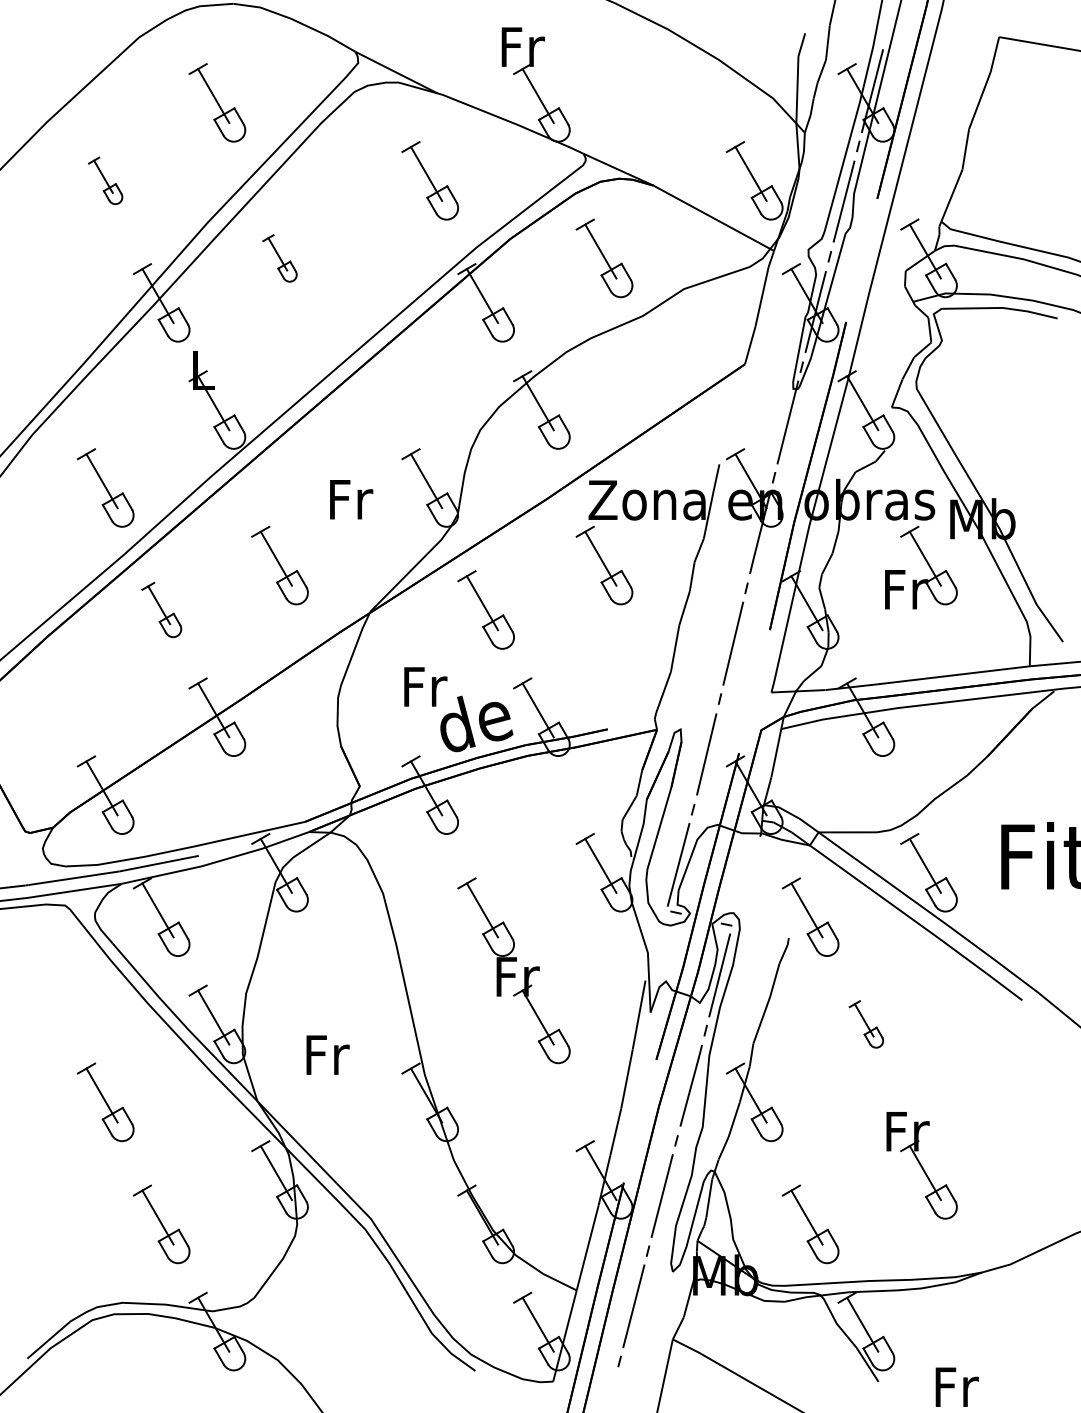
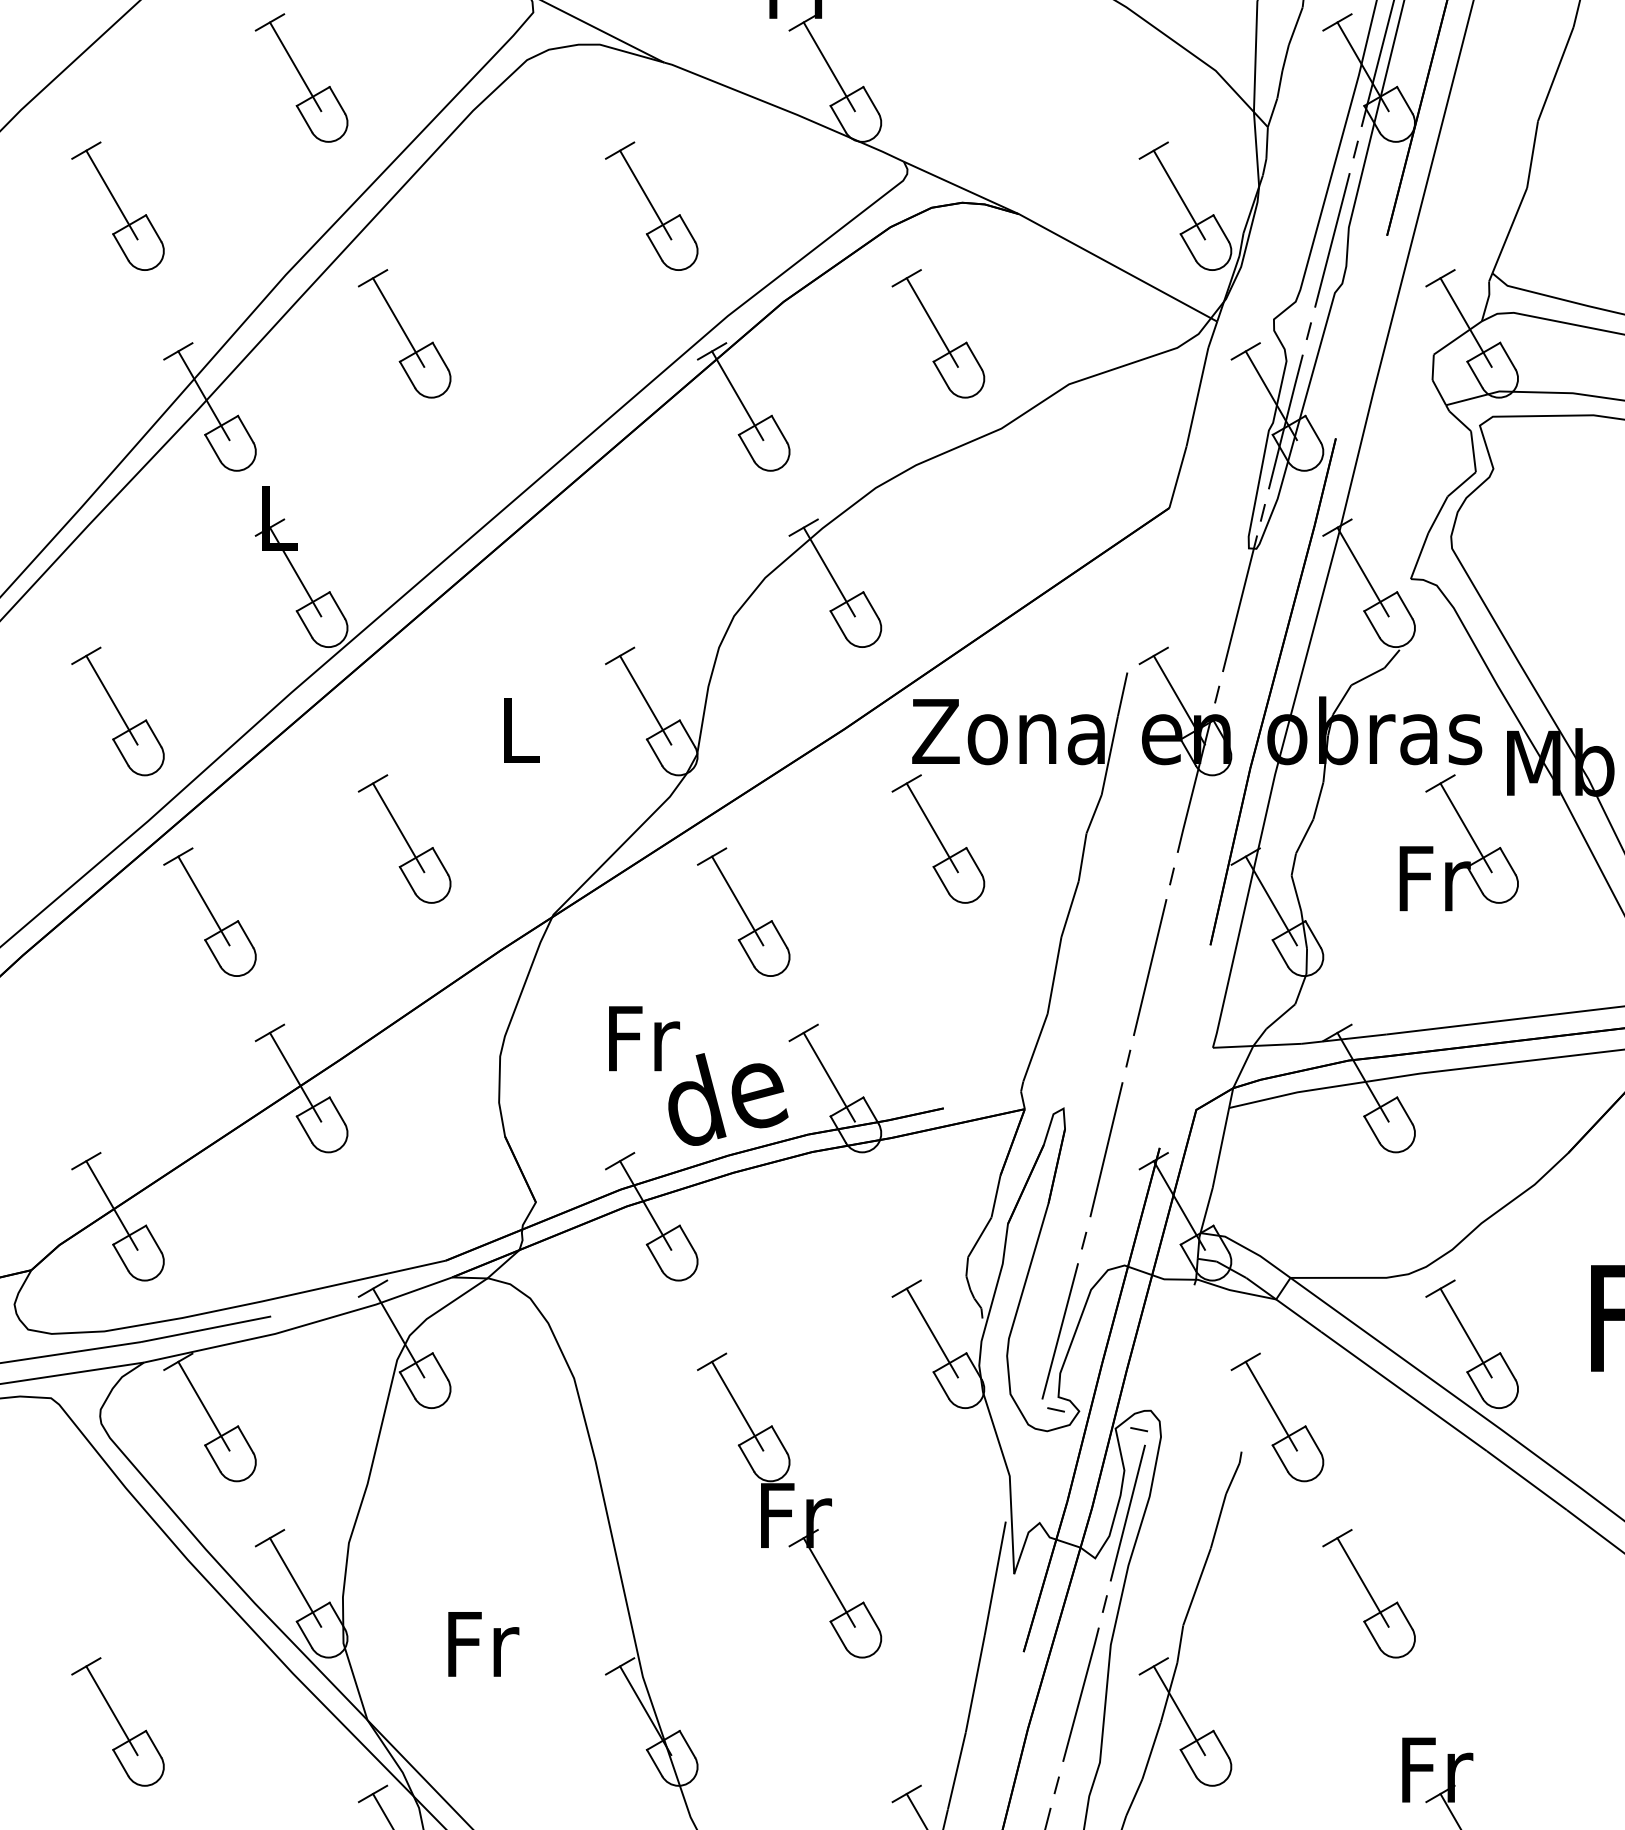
part: (105, 180) -> (117, 205), size x1.67
part: (279, 258) -> (403, 333), size x1.67
text: (351, 499) -> (522, 730), Fr -> L
part: (161, 609) -> (209, 911), size x1.43
part: (866, 1024) -> (1369, 1593), size x1.67

